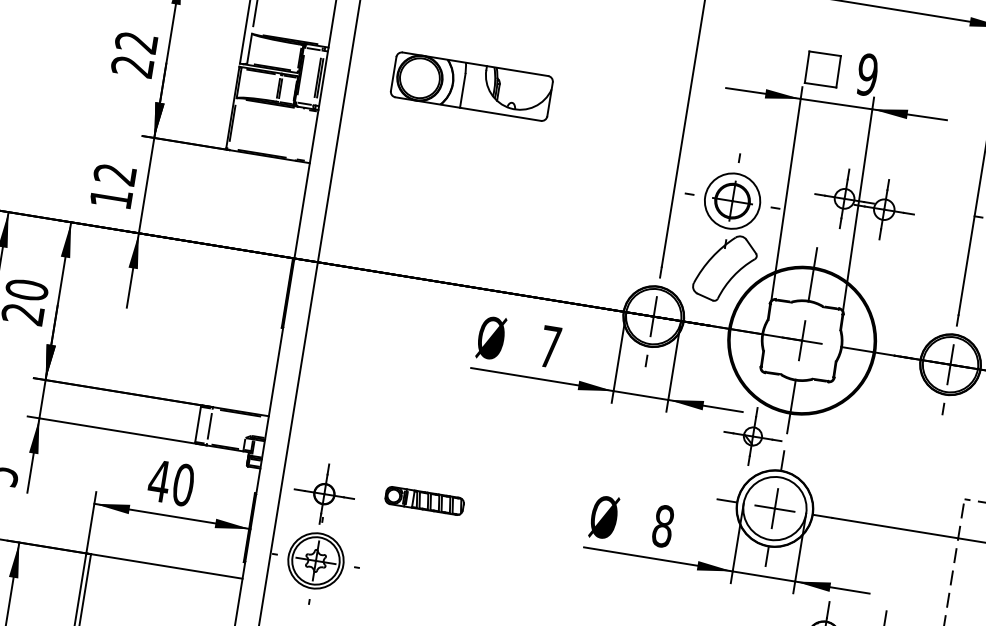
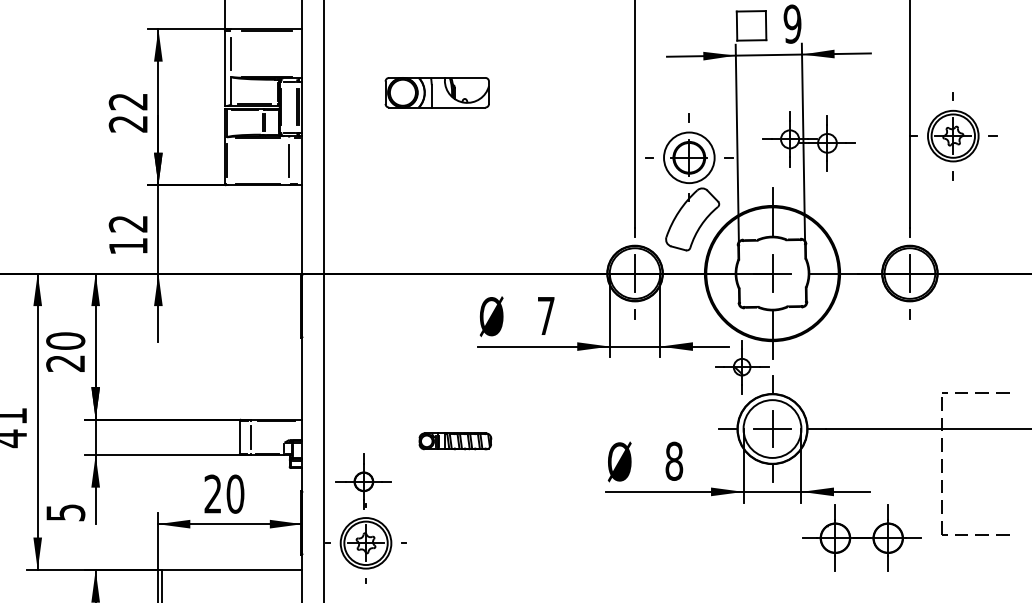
part: (470, 86) -> (436, 92), size x0.71
line: (300, 134) -> (289, 160), added
text: (158, 480) -> (212, 493), 40 -> 20
part: (424, 501) -> (455, 441), moved

